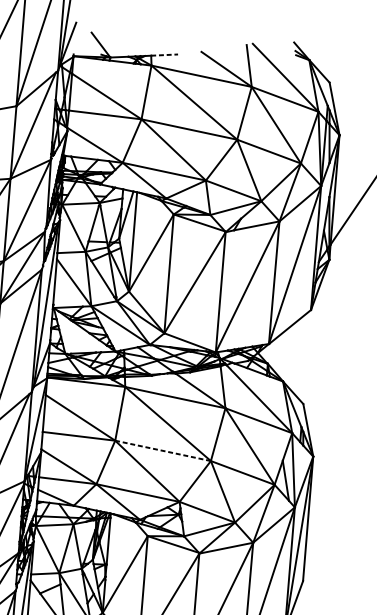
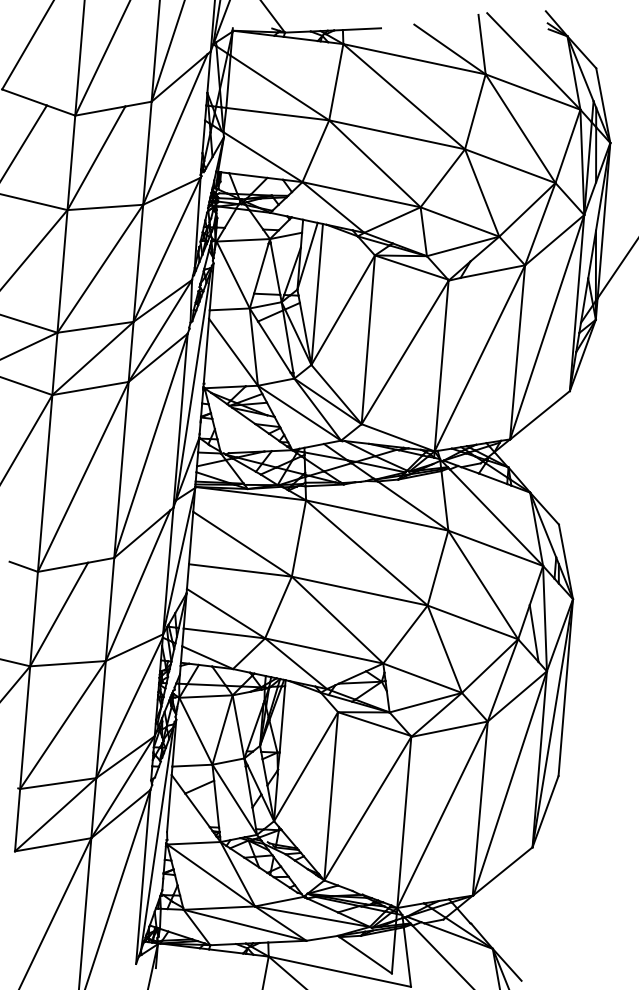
line: (164, 55) -> (362, 29), dashed -> solid
line: (162, 451) -> (359, 591), dashed -> solid

